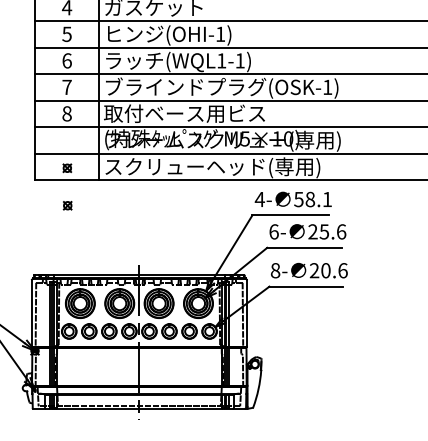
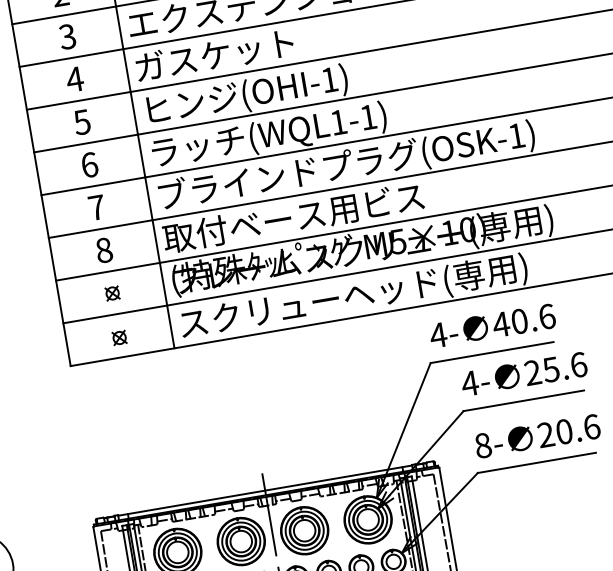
text: (312, 199) -> (523, 320), 58.1 -> 40.6
part: (67, 205) -> (112, 293), moved
text: (273, 231) -> (469, 383), 6- -> 4-

